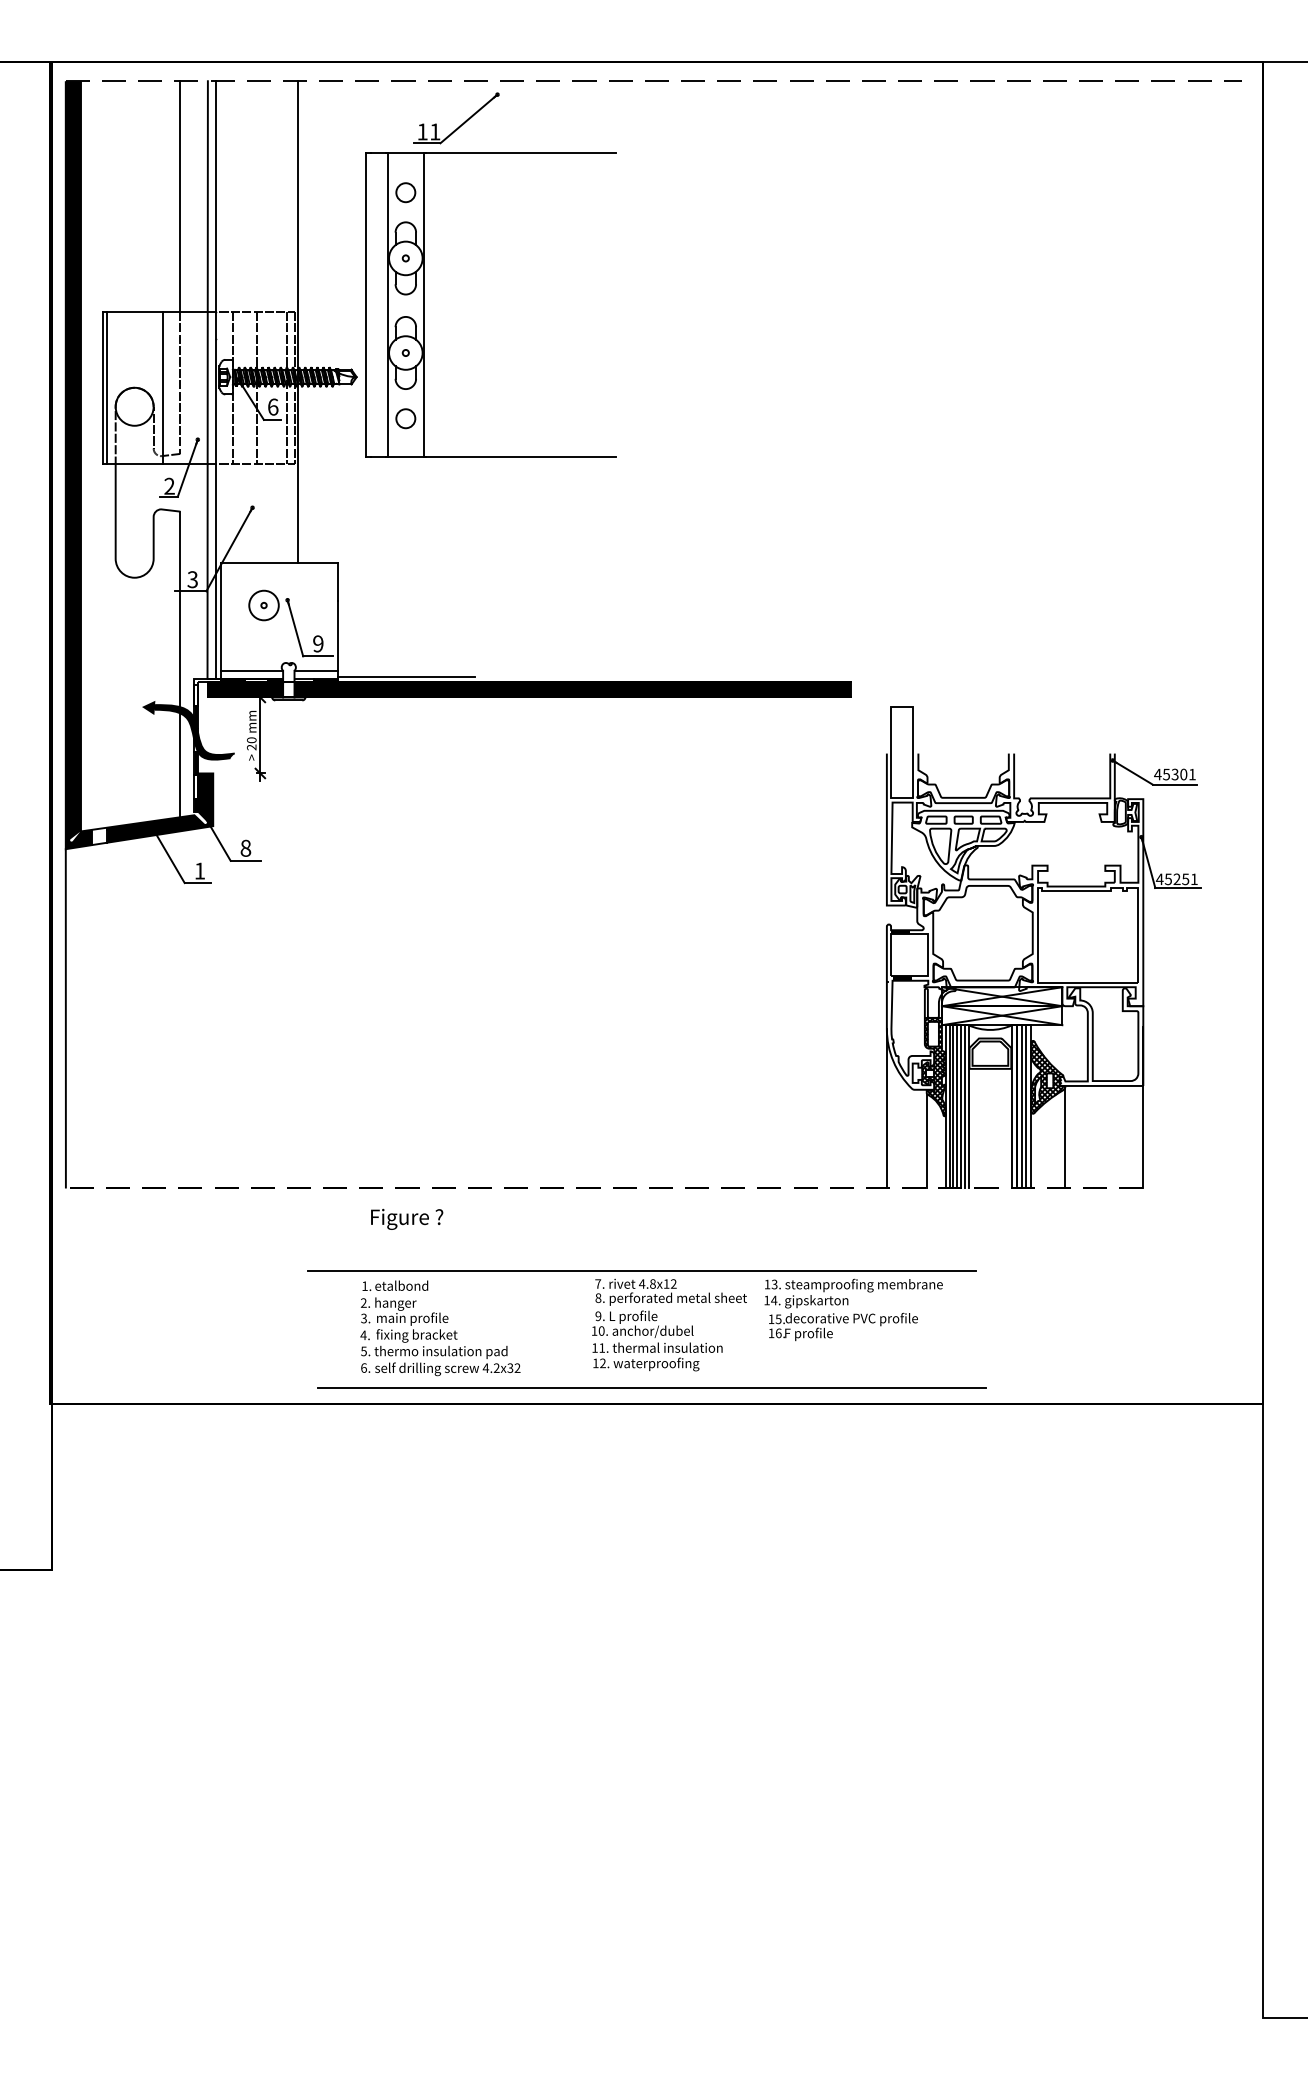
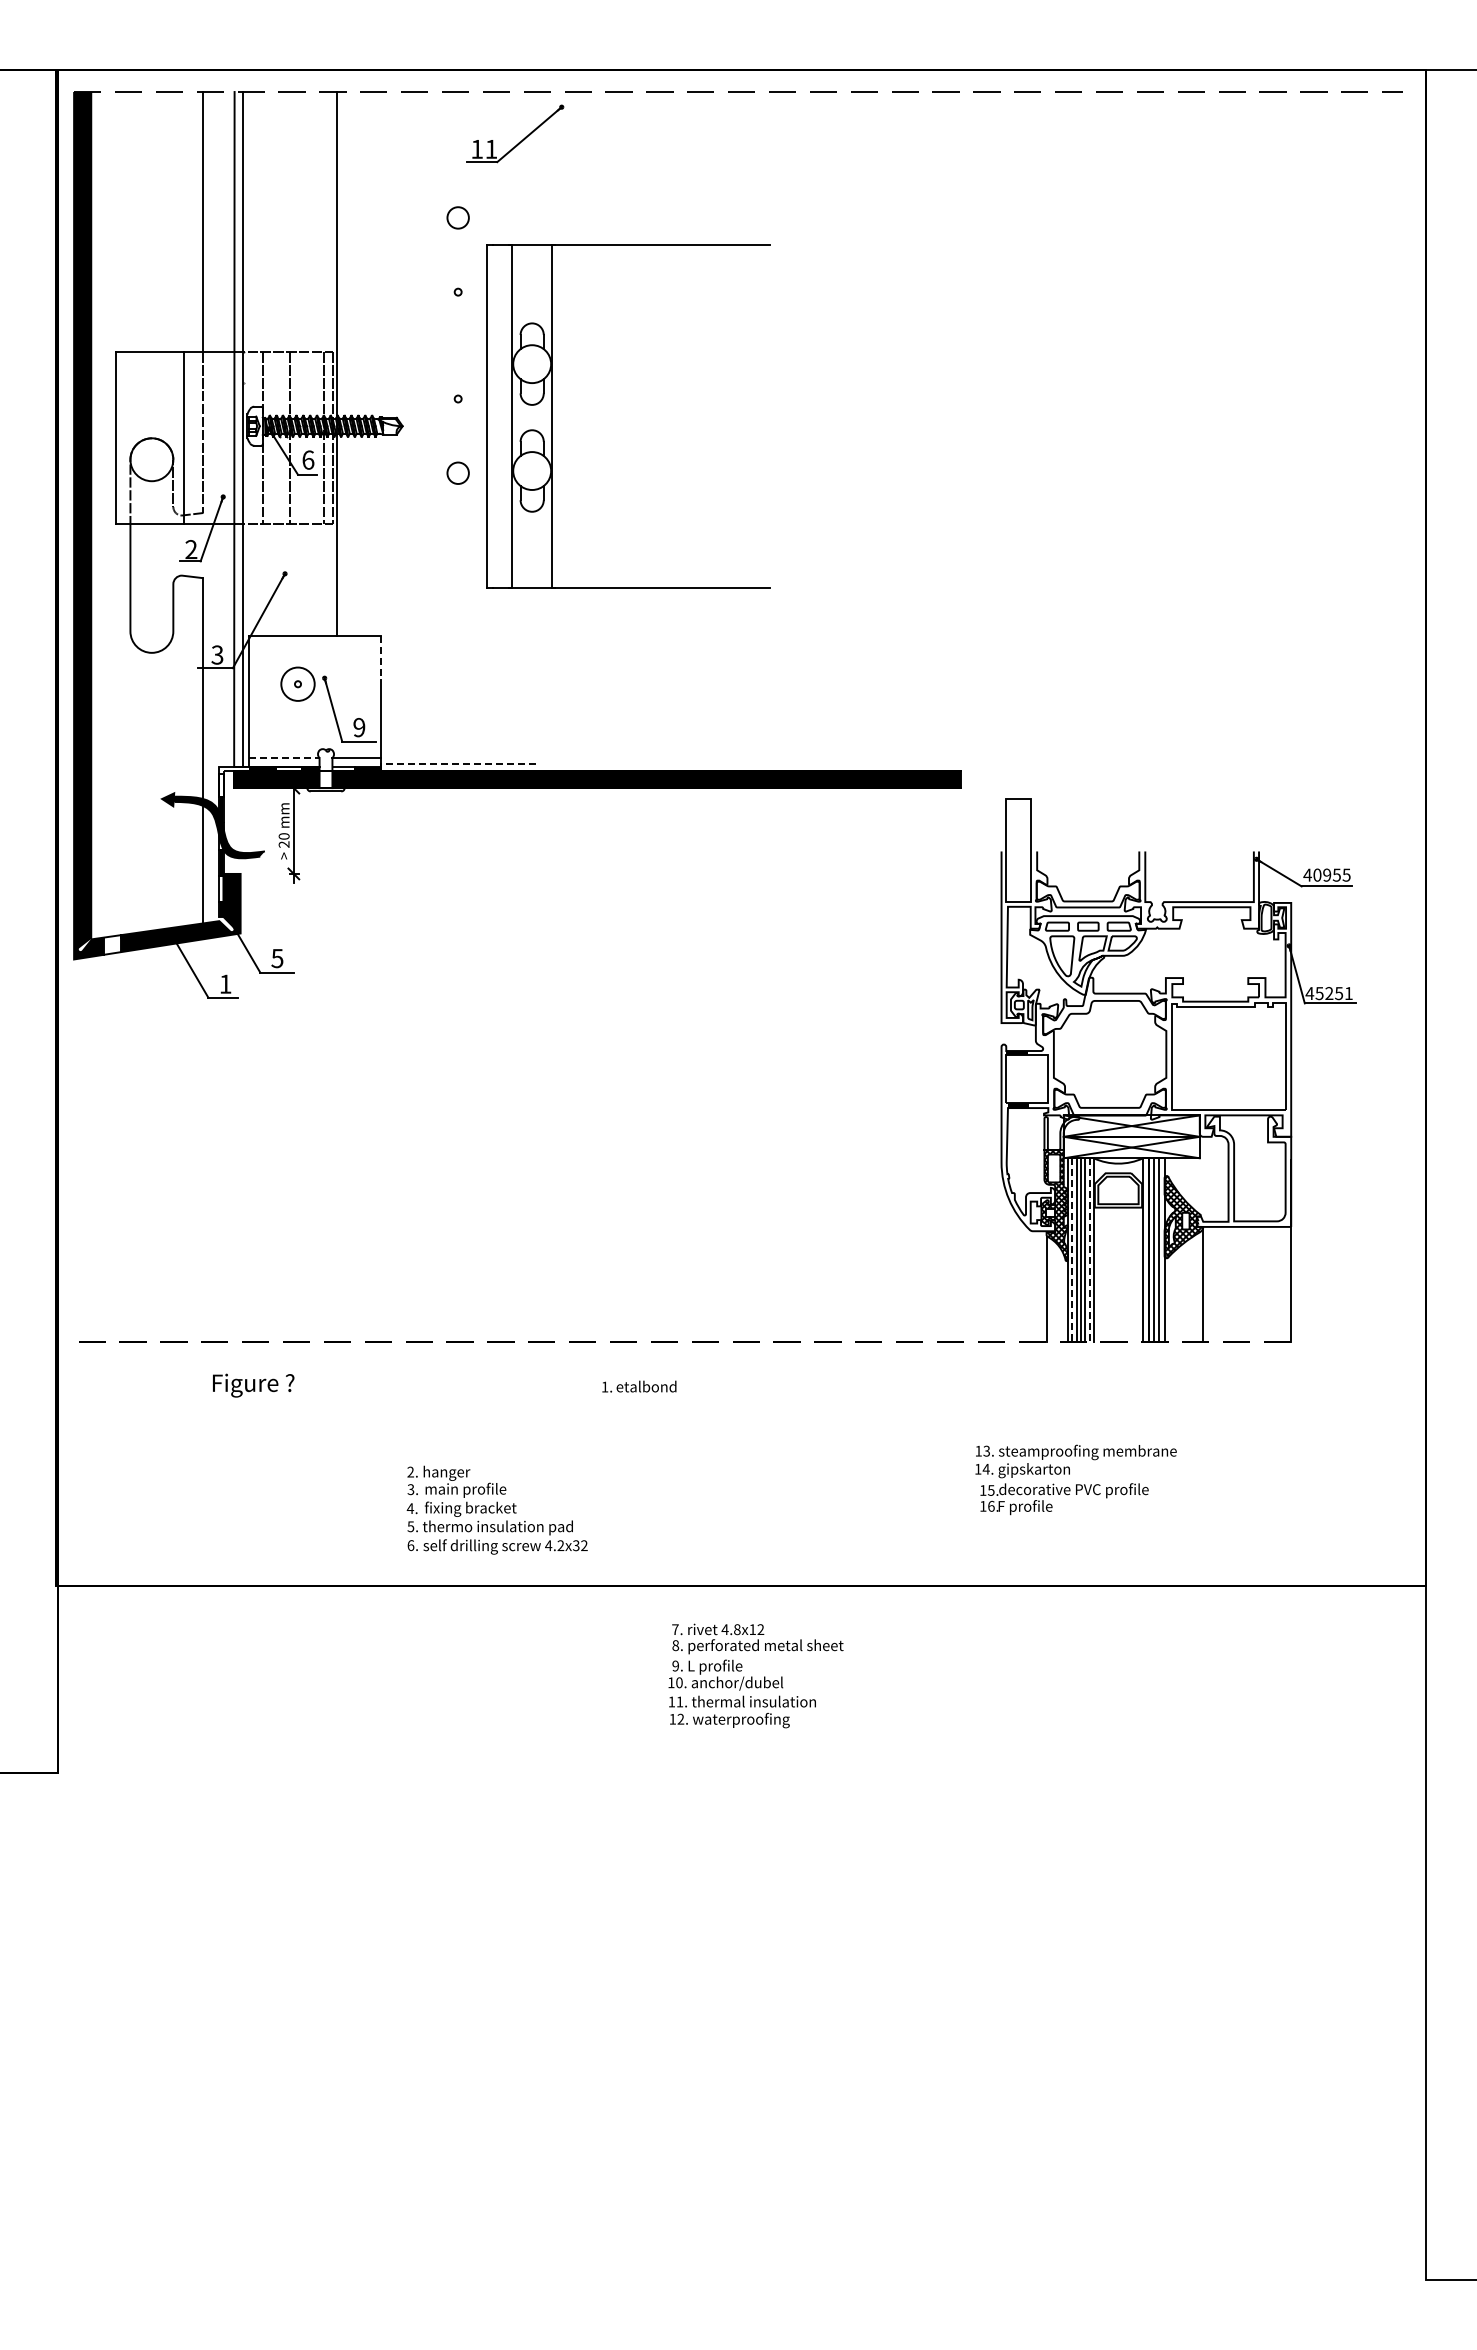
part: (423, 304) -> (552, 416), moved
line: (106, 387) -> (120, 438), removed
line: (337, 581) -> (381, 657), solid -> dashed
line: (252, 671) -> (284, 758), solid -> dashed
line: (406, 676) -> (458, 764), solid -> dashed
text: (1178, 773) -> (1331, 874), 45301 -> 40955
text: (245, 848) -> (277, 958), 8 -> 5
line: (66, 1018) -> (74, 1150), removed
line: (949, 1105) -> (1072, 1249), solid -> dashed
line: (964, 1105) -> (1089, 1249), solid -> dashed
line: (886, 1107) -> (1001, 1251), removed
text: (407, 1219) -> (253, 1385), moved
line: (642, 1270) -> (725, 1435), removed
text: (395, 1285) -> (639, 1386), moved
text: (853, 1309) -> (1075, 1479), moved
text: (669, 1324) -> (755, 1675), moved
line: (652, 1388) -> (736, 1568), removed

